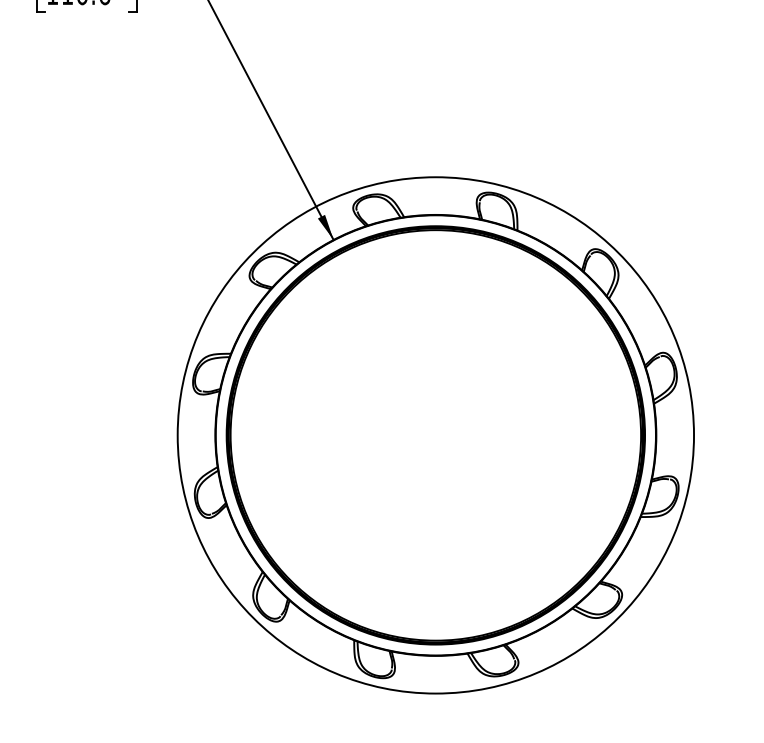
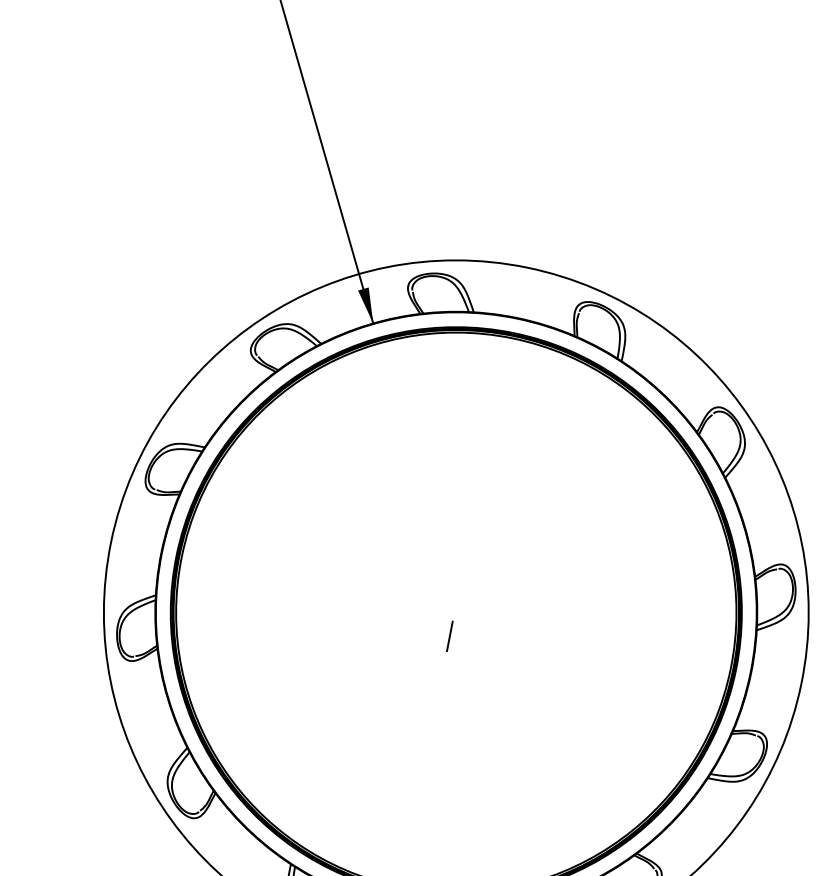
line: (434, 452) -> (449, 635), added

